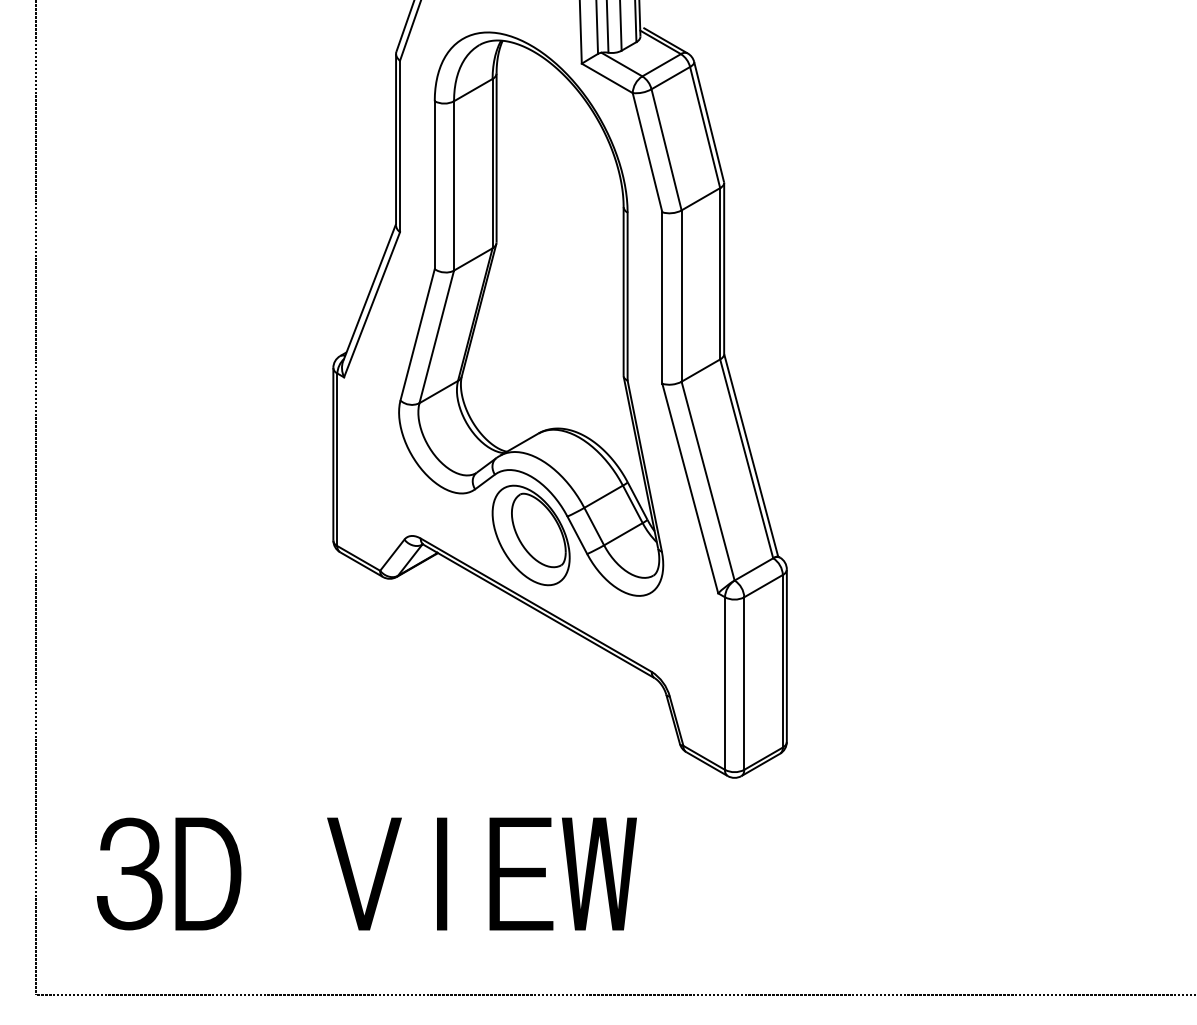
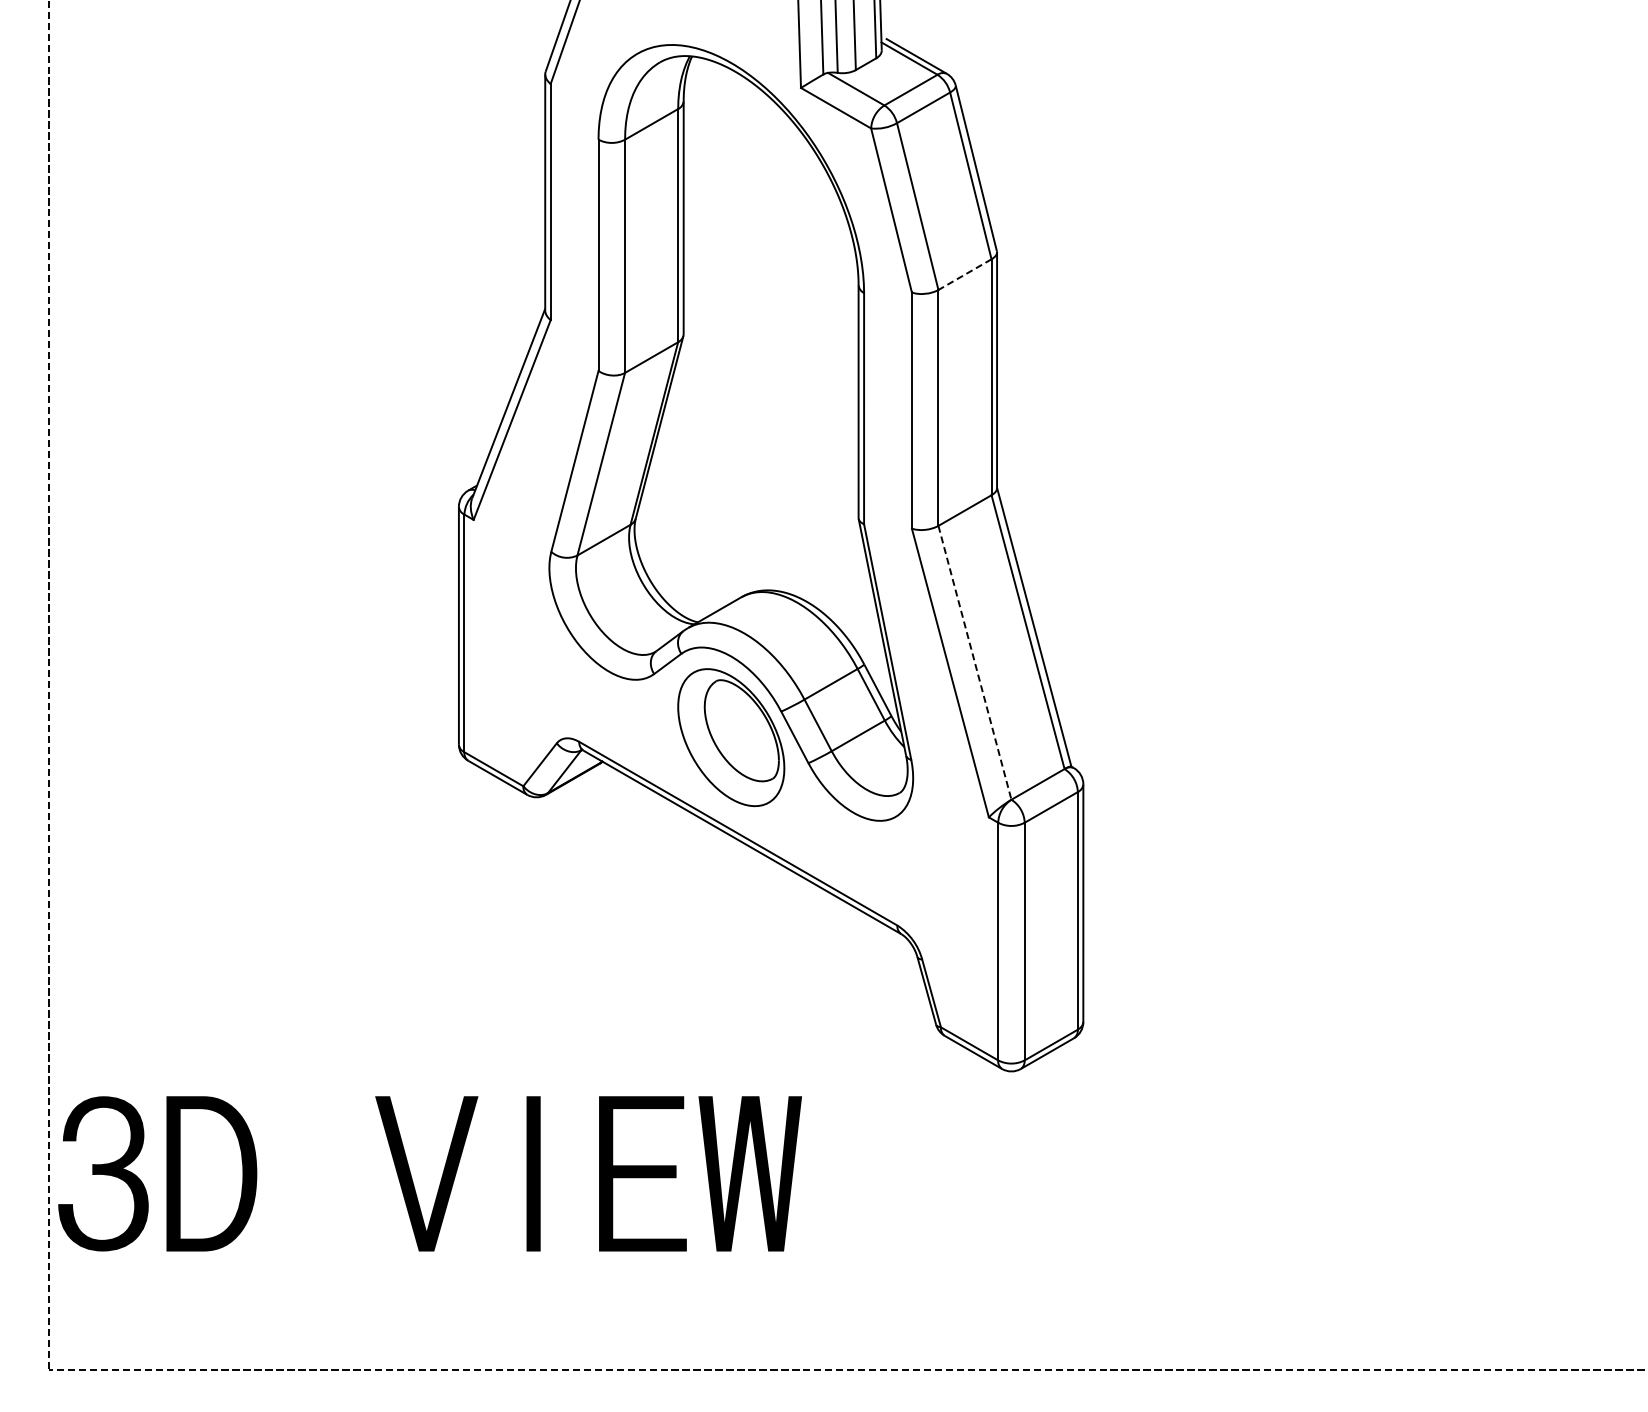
line: (701, 199) -> (965, 274), solid -> dashed
line: (707, 480) -> (974, 662), solid -> dashed
text: (366, 873) -> (429, 1173), moved

